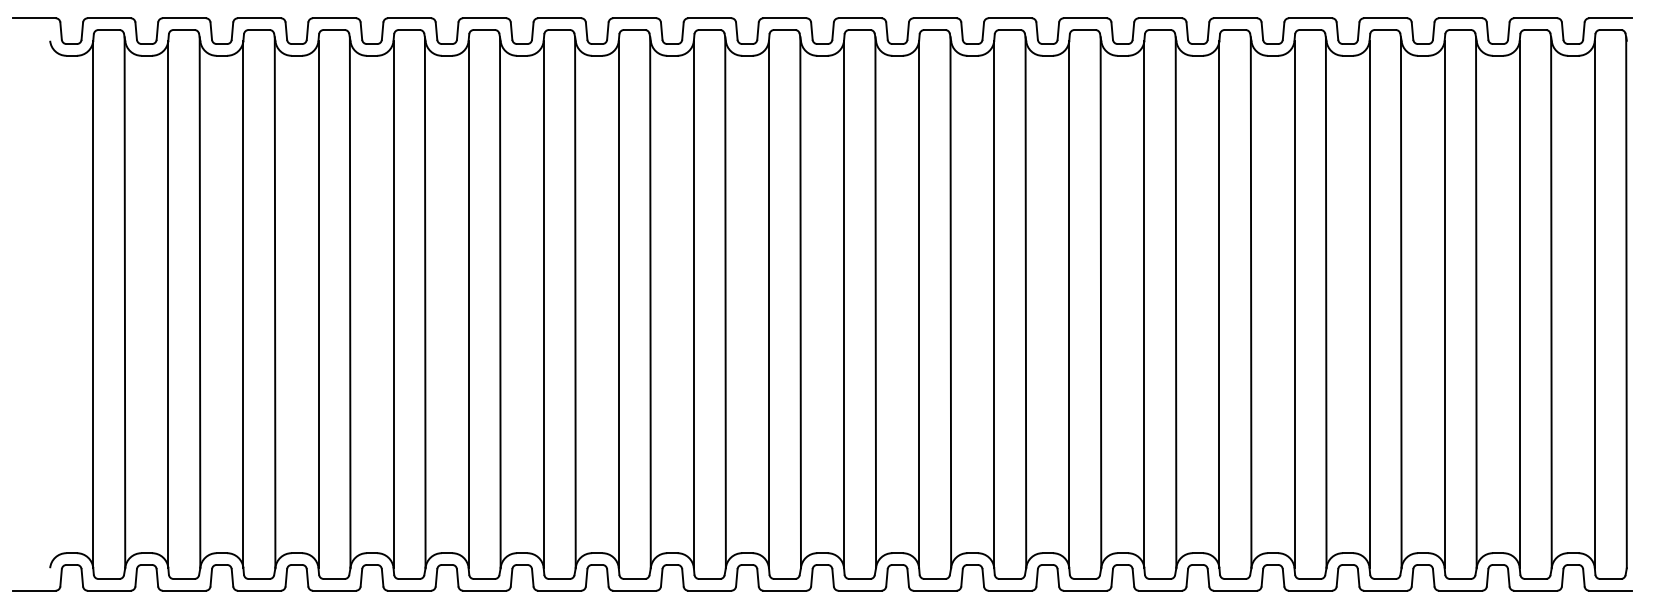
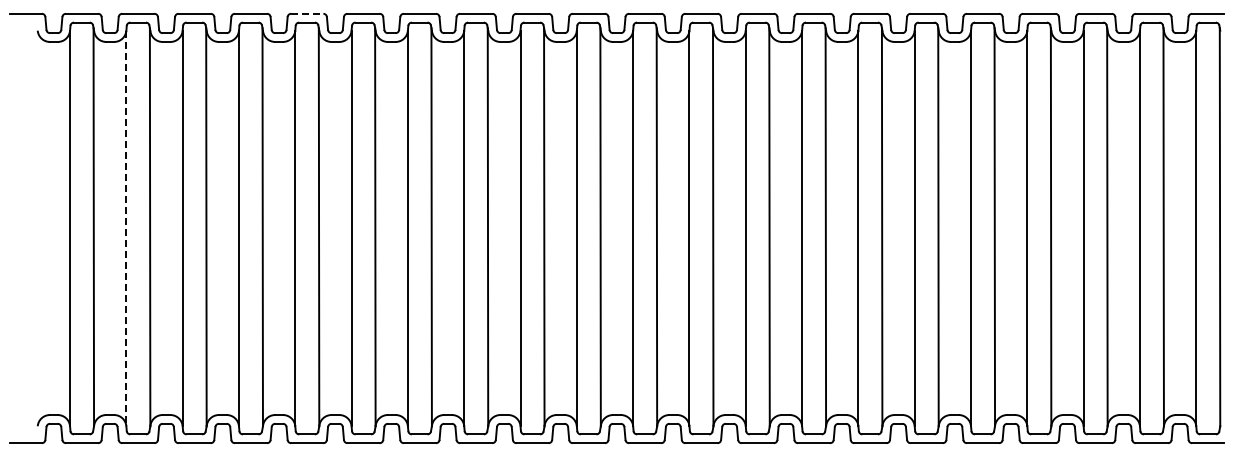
line: (409, 17) -> (307, 13), solid -> dashed
line: (168, 304) -> (126, 228), solid -> dashed

